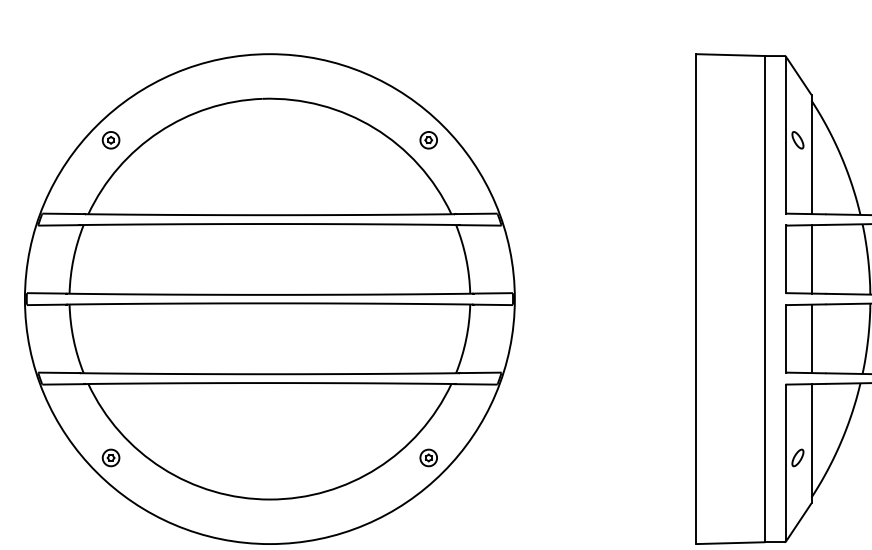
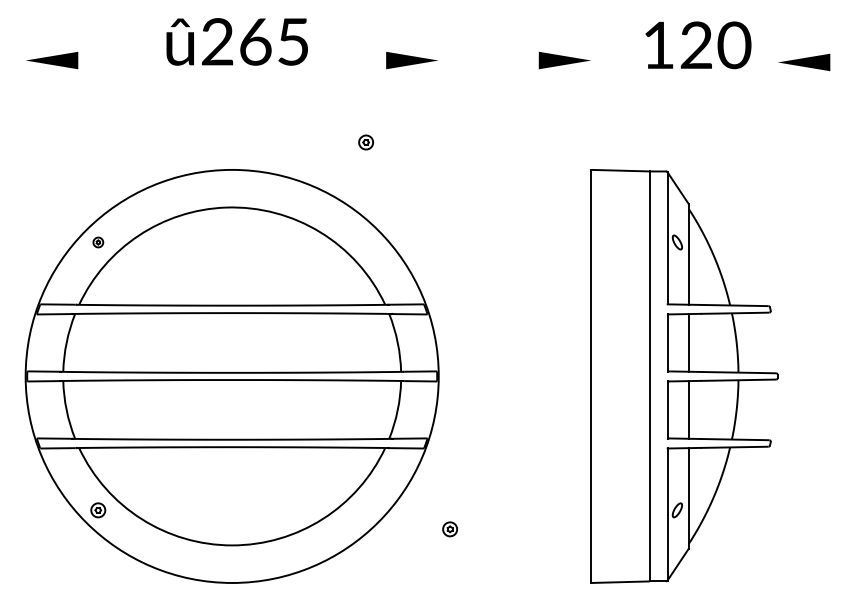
part: (111, 140) -> (98, 242), size x0.7
part: (427, 140) -> (365, 142), moved
part: (427, 458) -> (449, 529), moved

